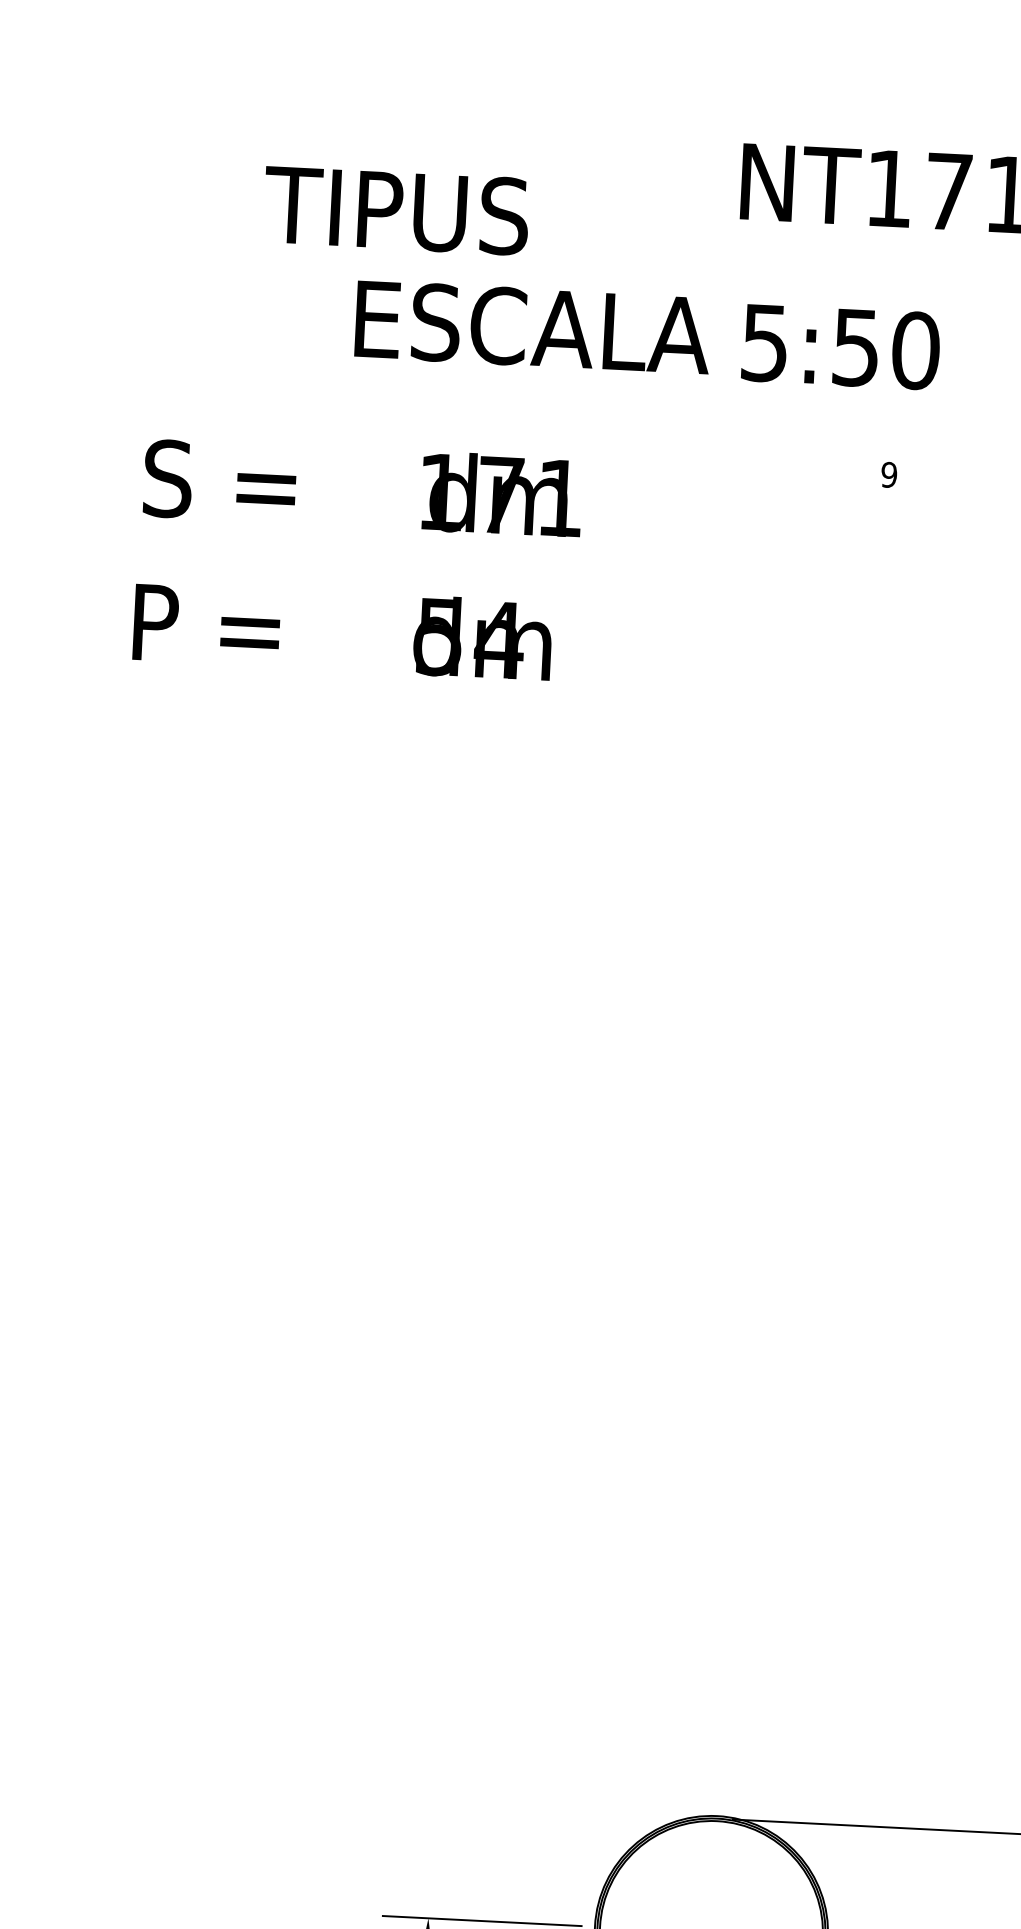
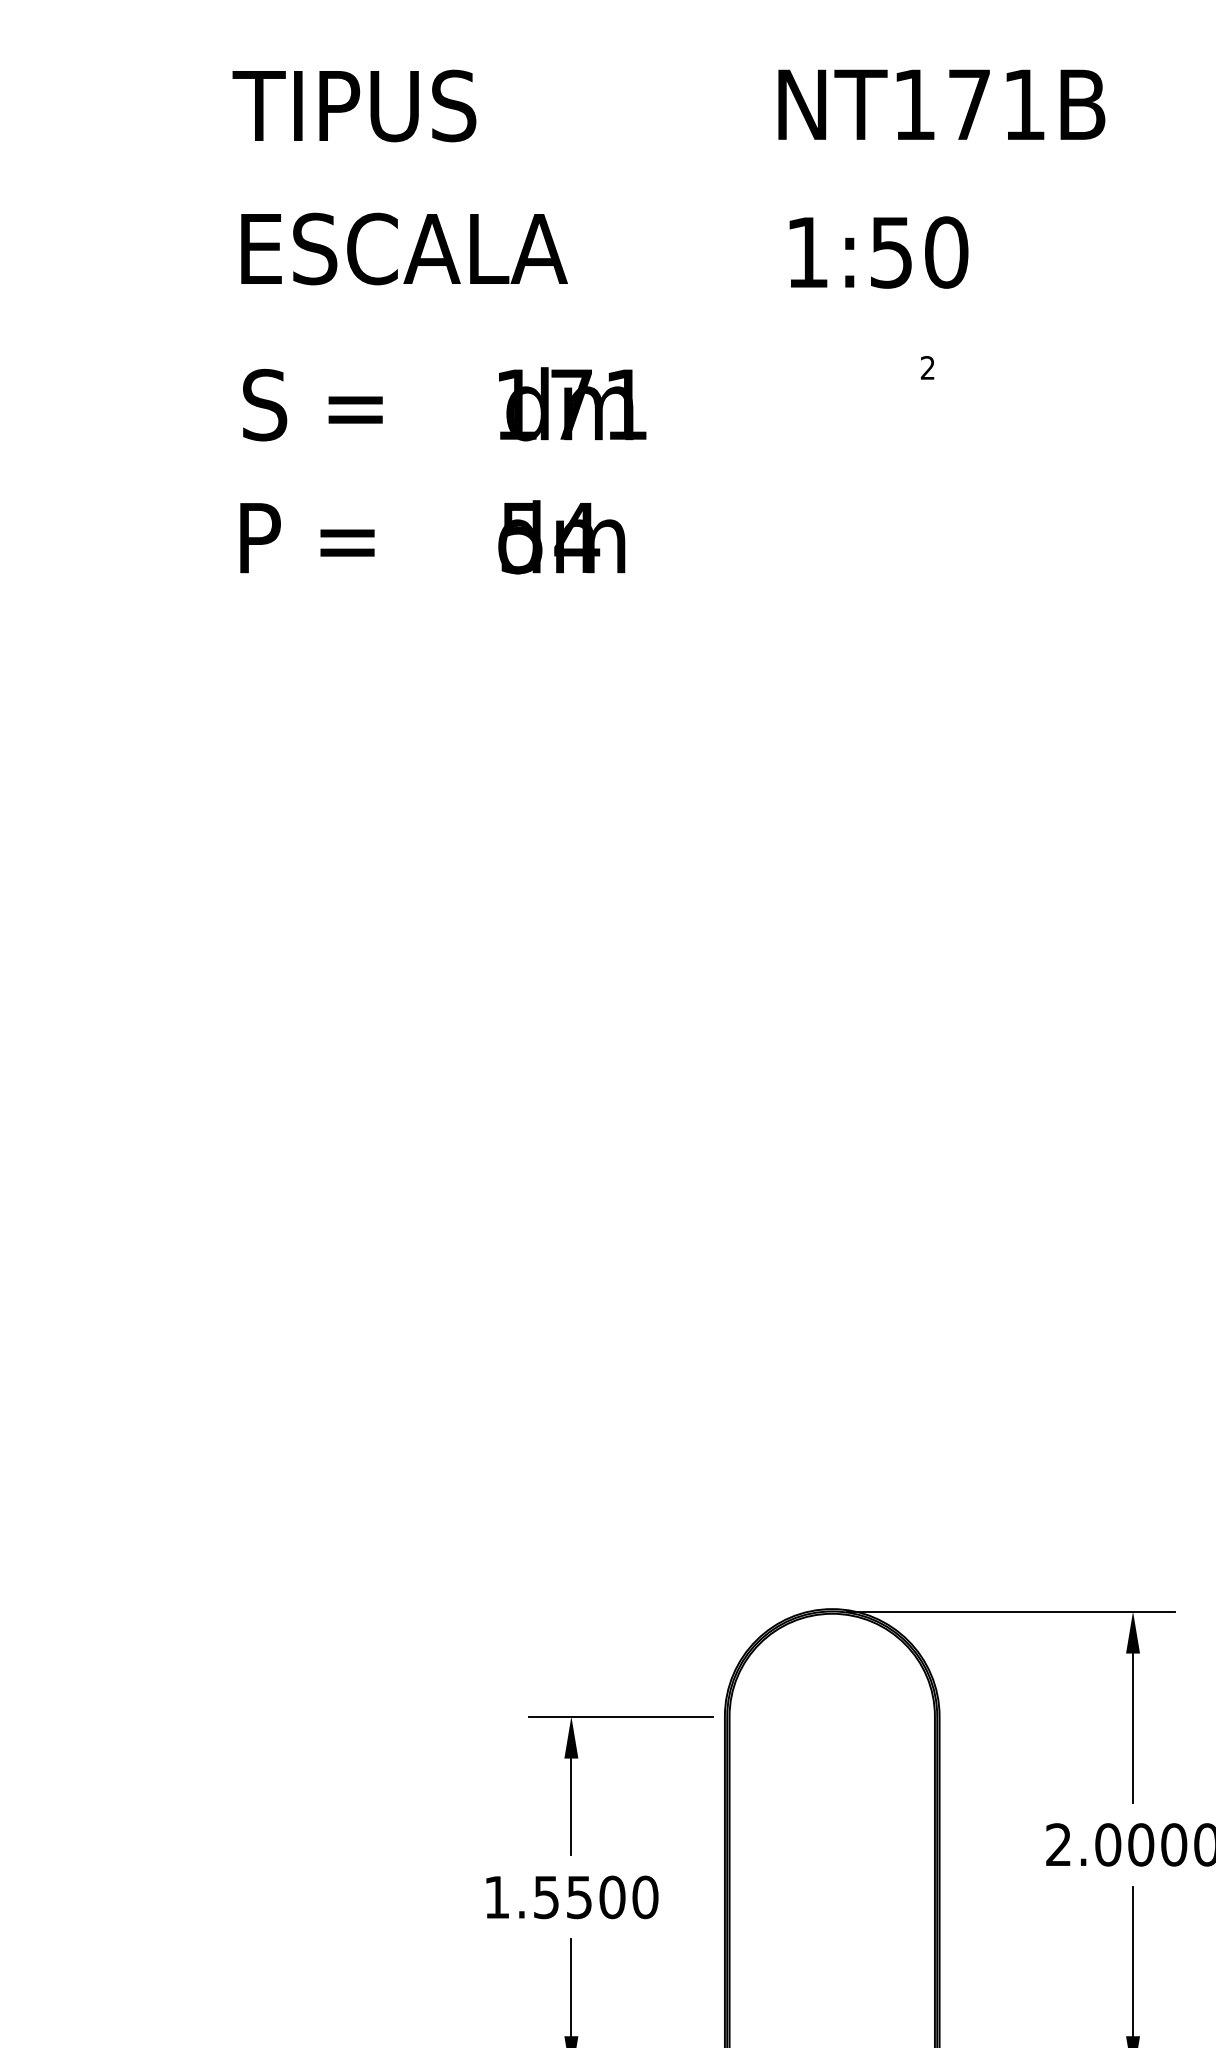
text: (396, 210) -> (354, 105), moved
text: (533, 326) -> (404, 248), moved
text: (763, 343) -> (806, 252), 5:50 -> 1:50
text: (888, 475) -> (927, 368), 9 -> 2

